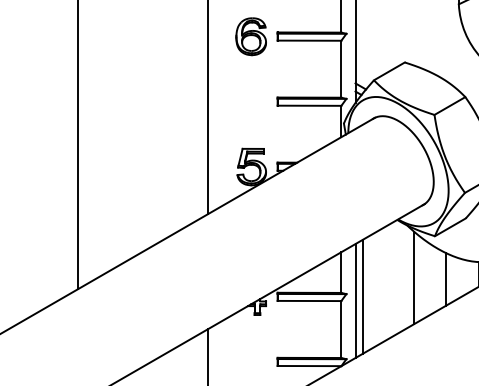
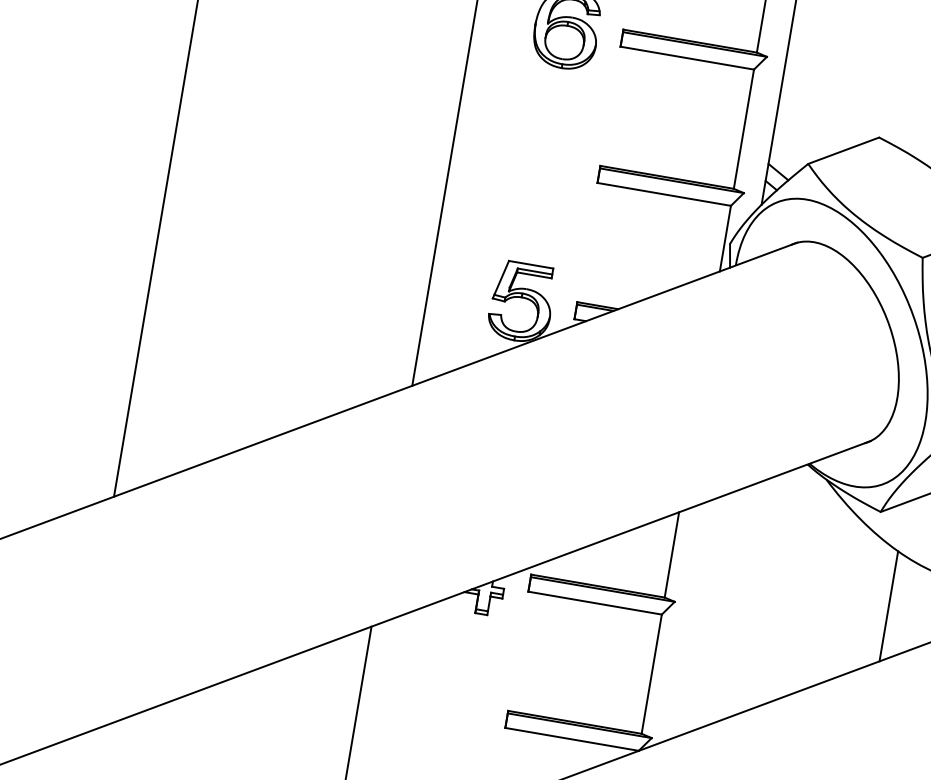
line: (414, 277) -> (823, 591), removed
line: (363, 296) -> (709, 612), removed
line: (355, 301) -> (691, 620), removed

